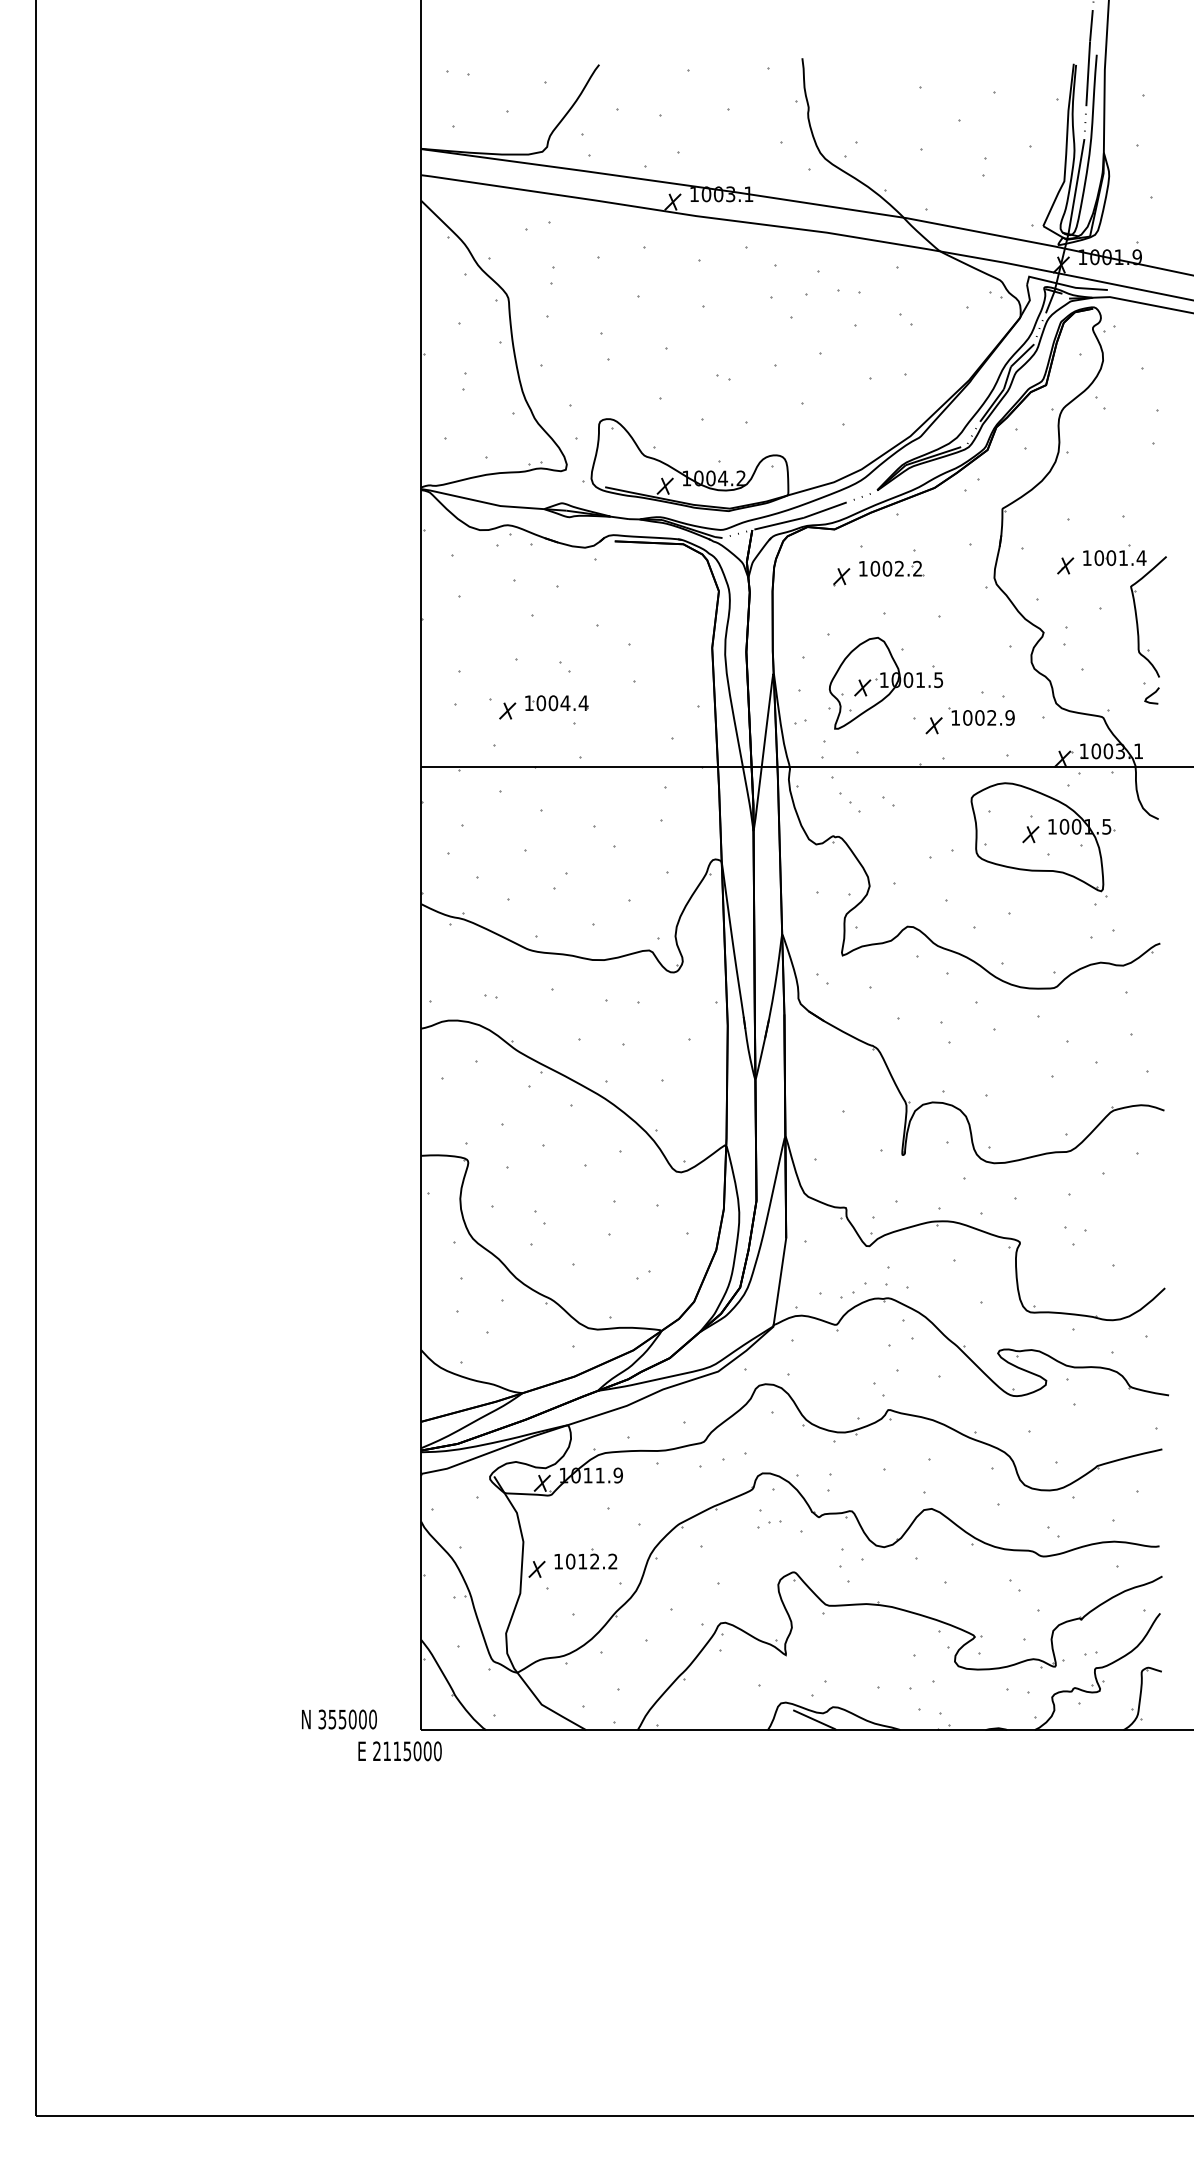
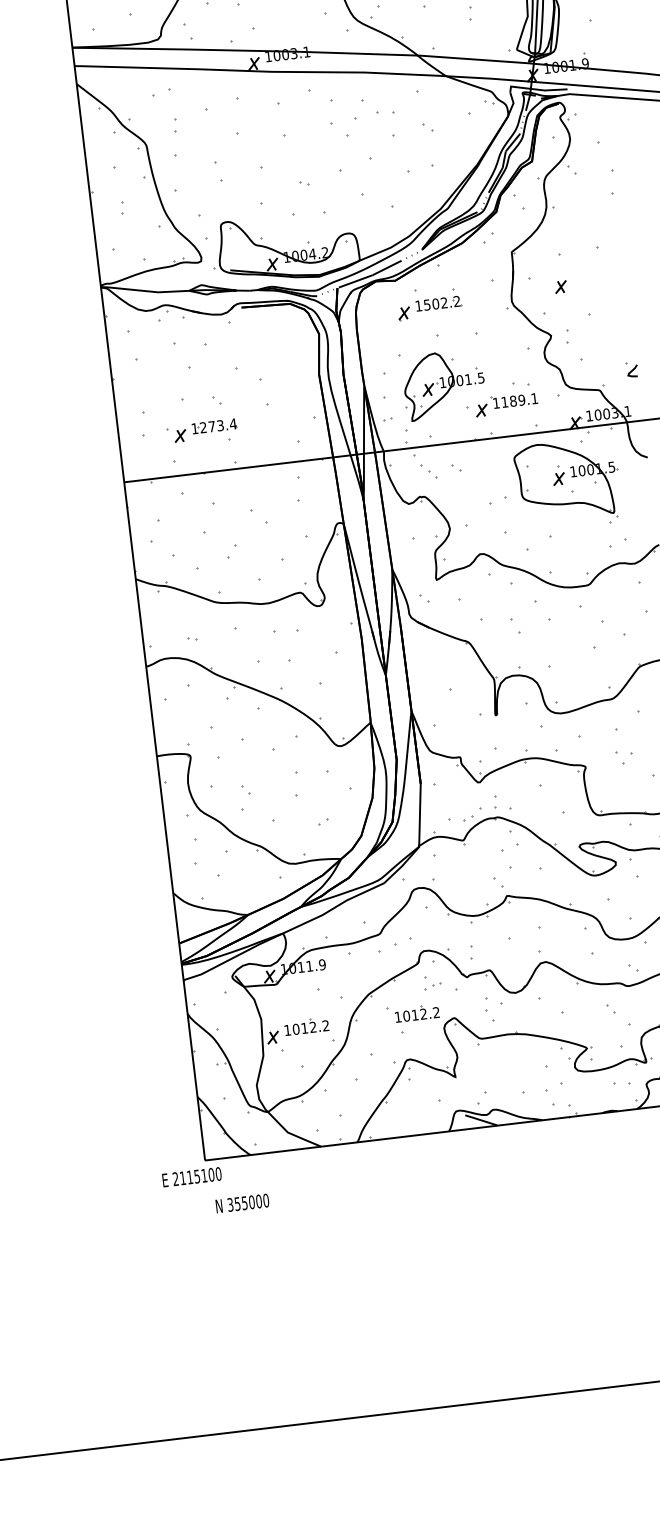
text: (875, 568) -> (427, 304), 1002.2 -> 1502.2
part: (1134, 610) -> (613, 312), removed
text: (553, 703) -> (212, 426), 1004.4 -> 1273.4
text: (988, 717) -> (519, 400), 1002.9 -> 1189.1
part: (742, 1558) -> (416, 1012), added
text: (339, 1719) -> (242, 1203), moved
text: (417, 1751) -> (204, 1175), 2115000 -> 2115100

